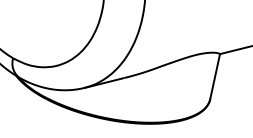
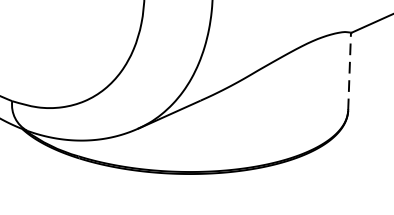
line: (215, 76) -> (350, 71), solid -> dashed

